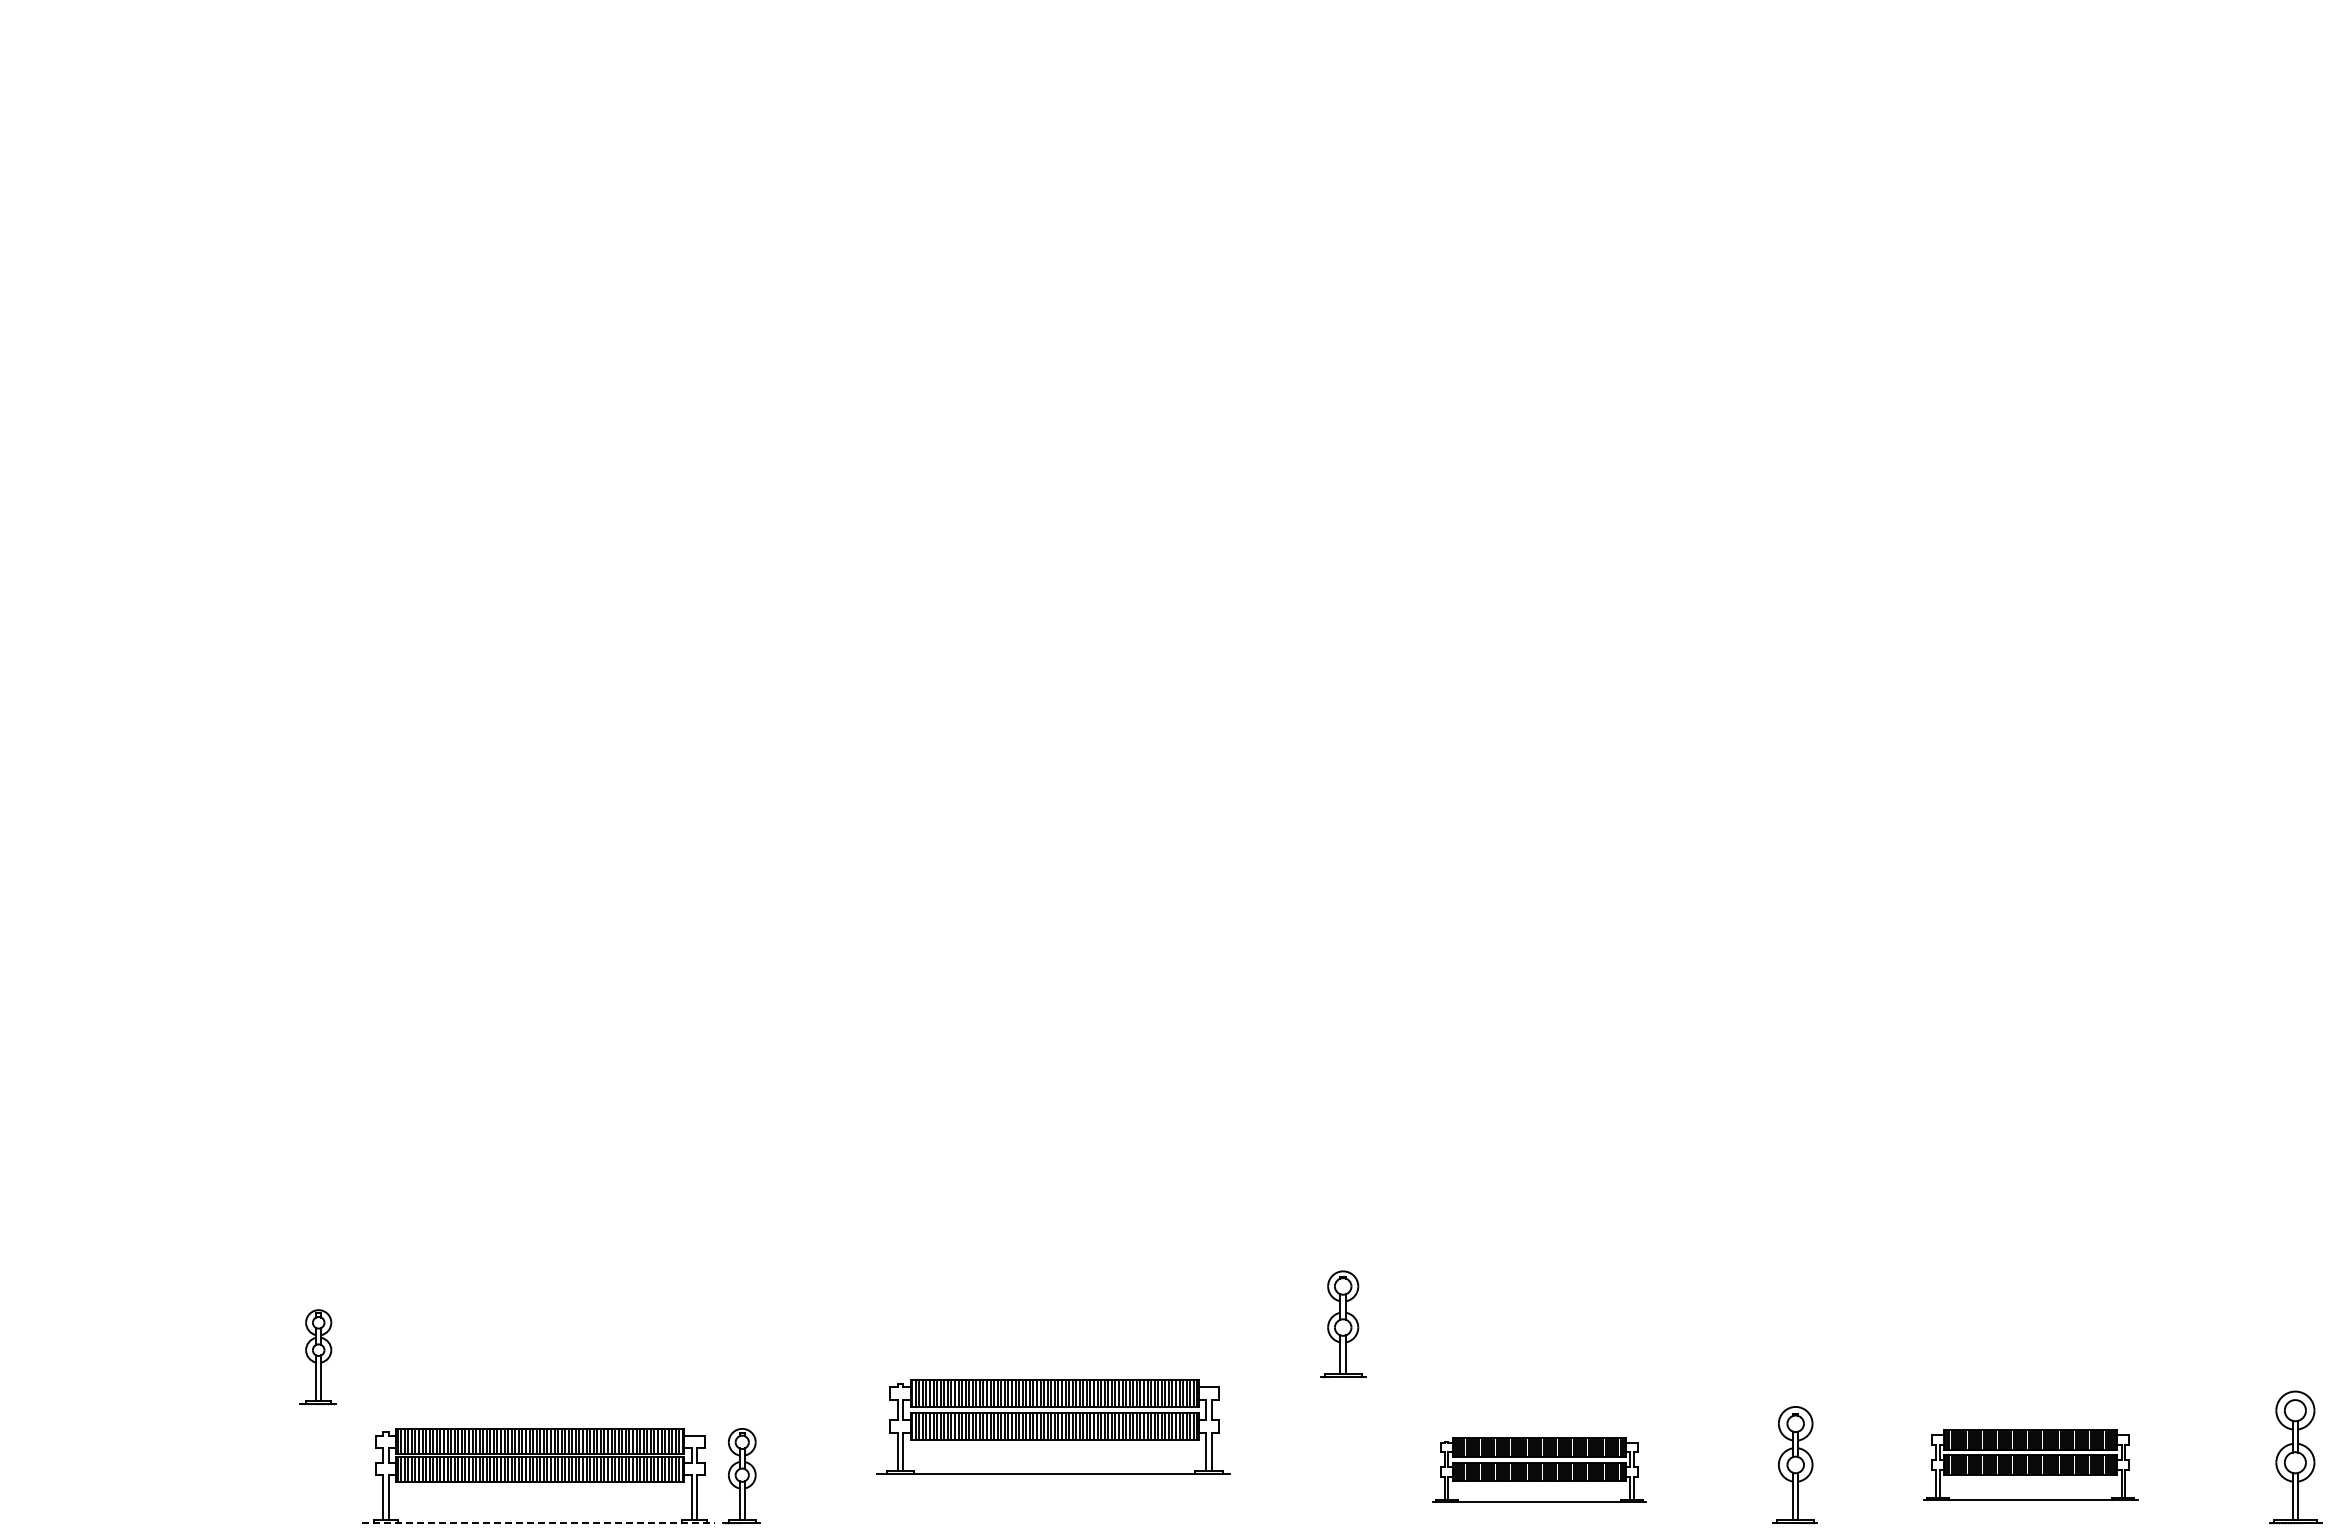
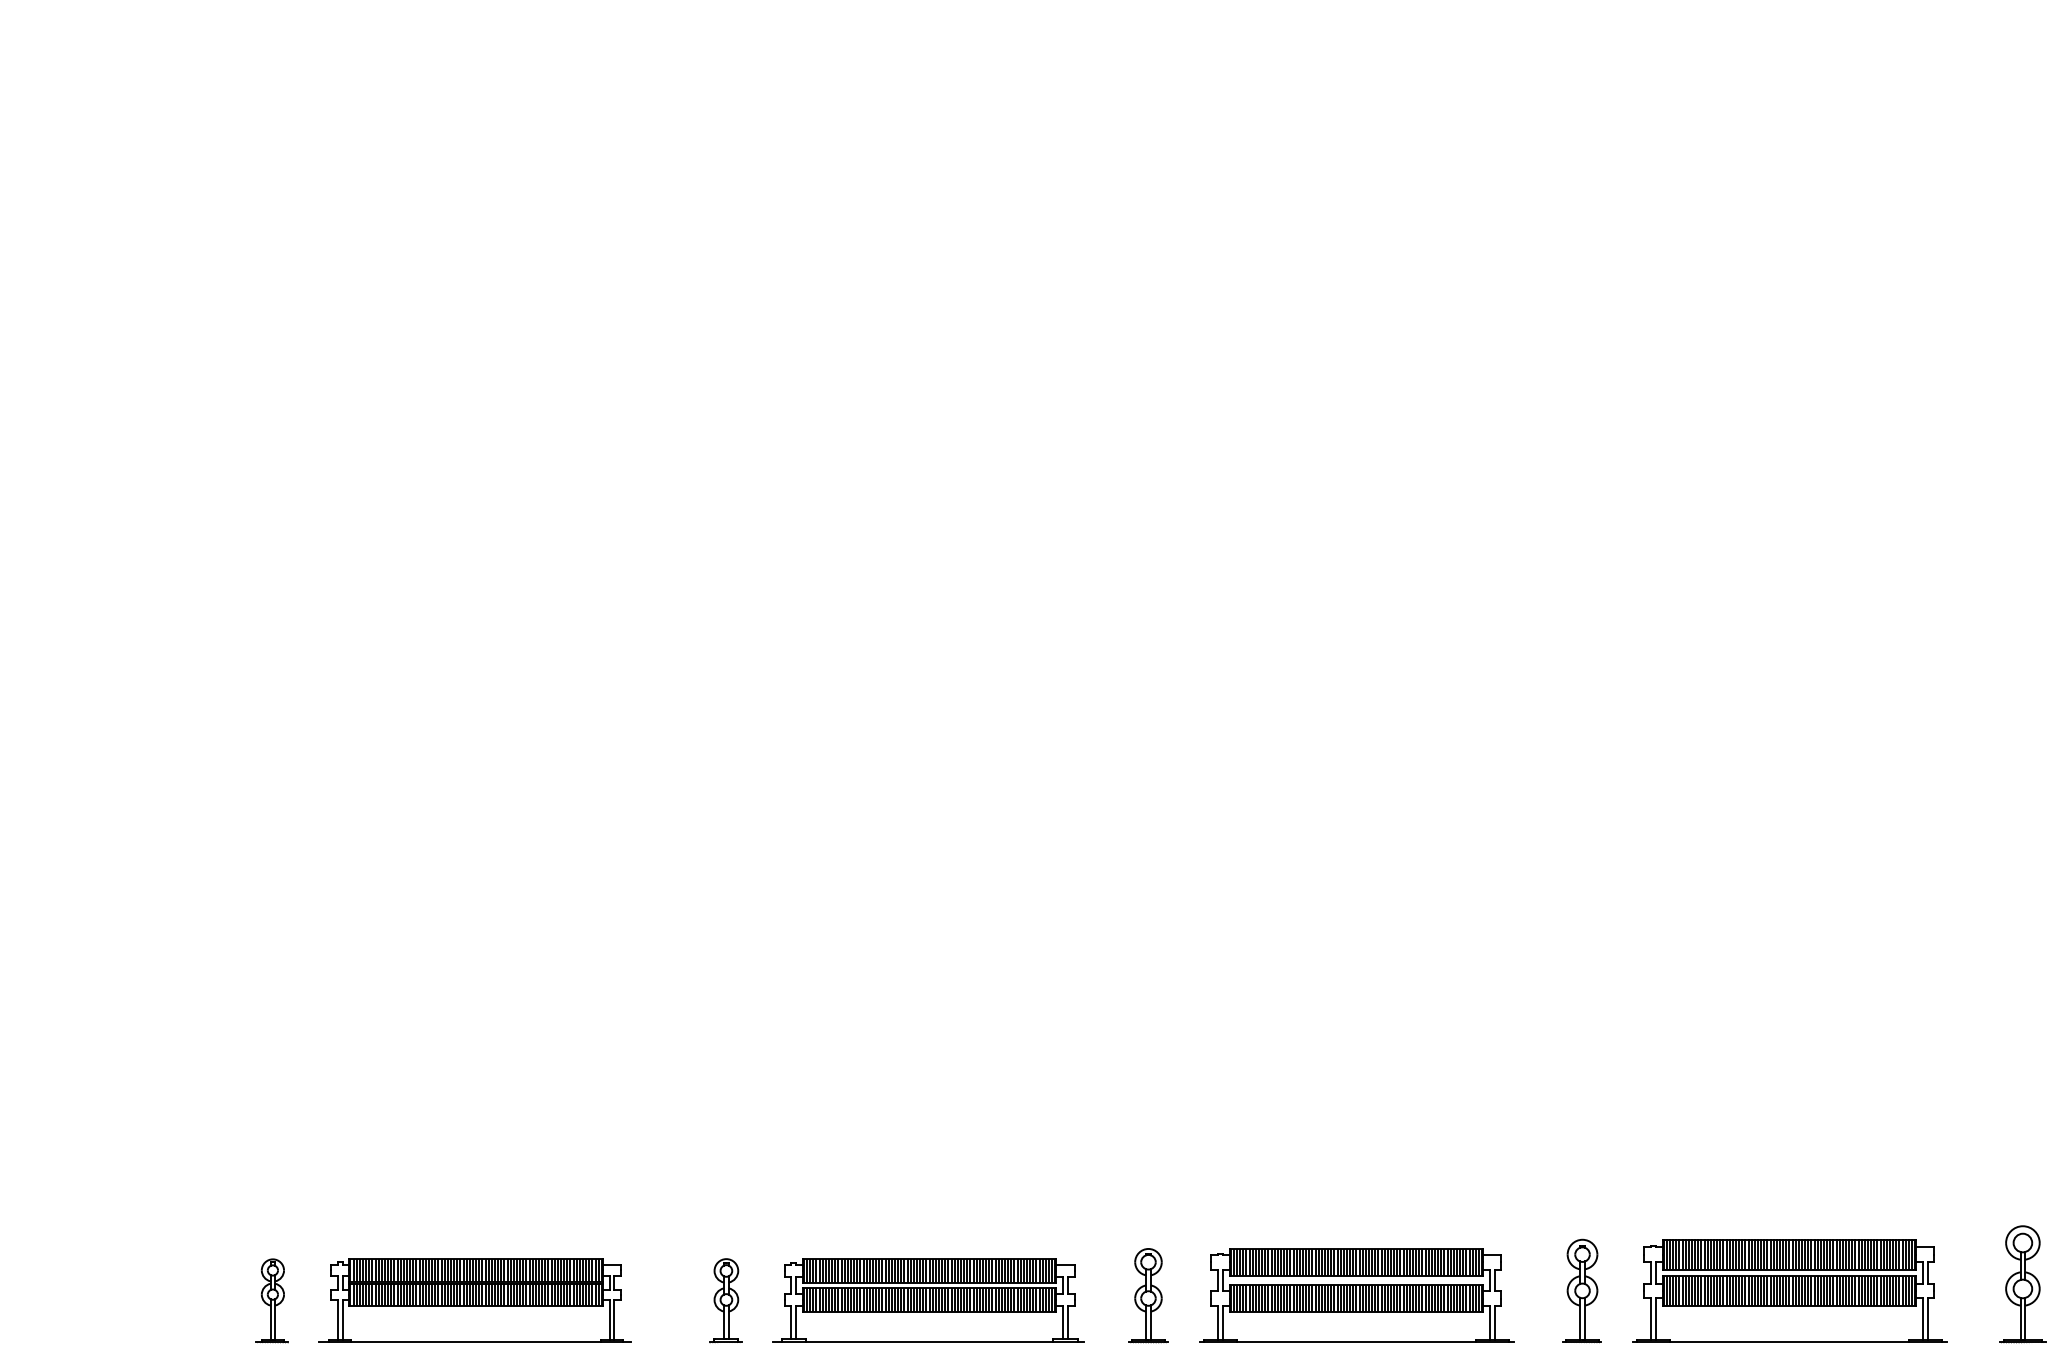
part: (1343, 1324) -> (1148, 1295), moved
part: (317, 1357) -> (271, 1301), moved
part: (1053, 1426) -> (928, 1300), moved
part: (2030, 1464) -> (1789, 1290), size x1.67
part: (1539, 1469) -> (1356, 1294), size x1.67
part: (741, 1476) -> (725, 1301), moved
line: (538, 1522) -> (474, 1341), dashed -> solid

